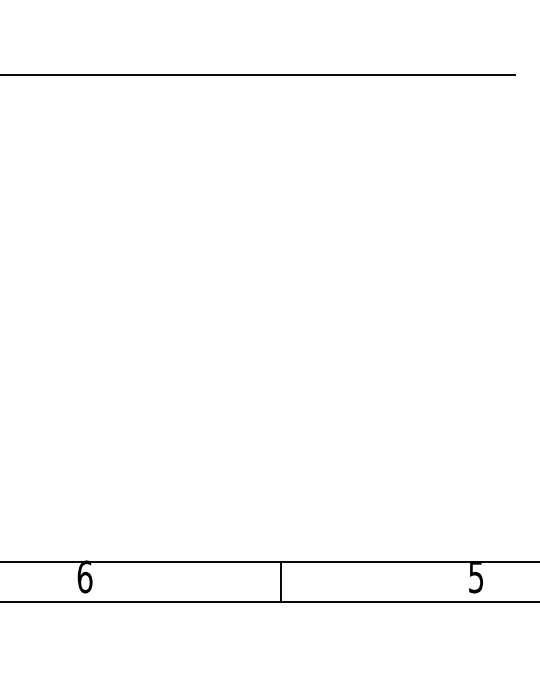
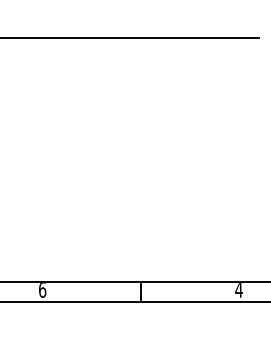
text: (475, 578) -> (238, 290), 5 -> 4

